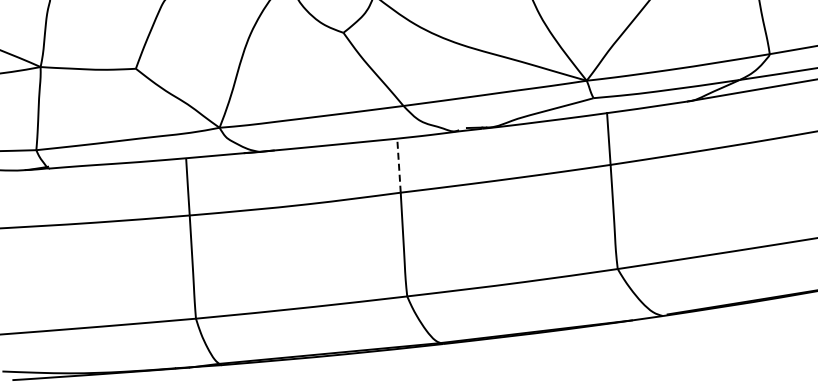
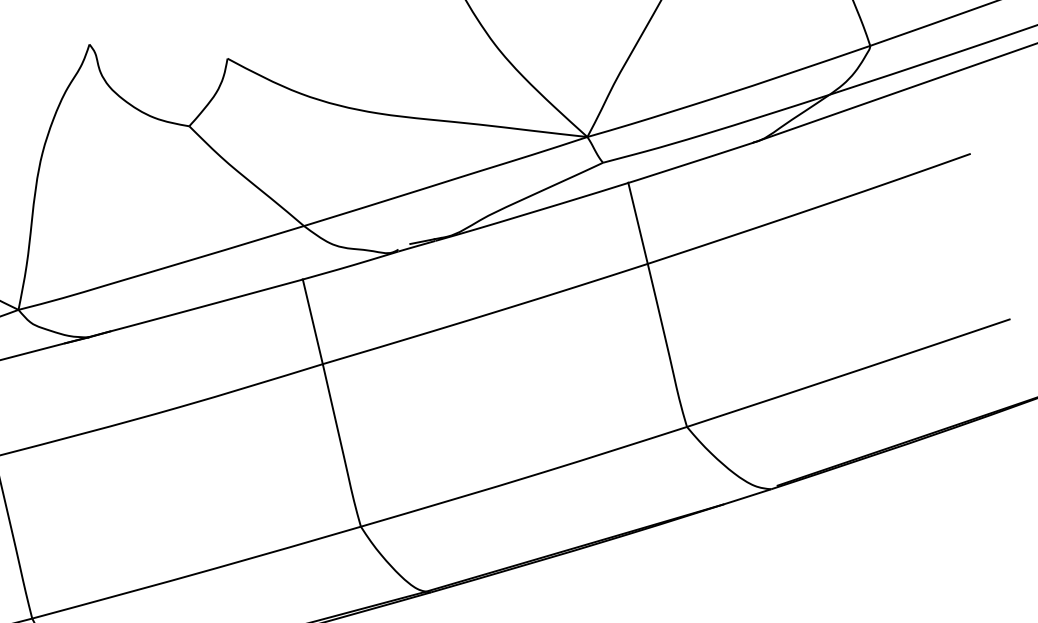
line: (398, 165) -> (311, 321), dashed -> solid

